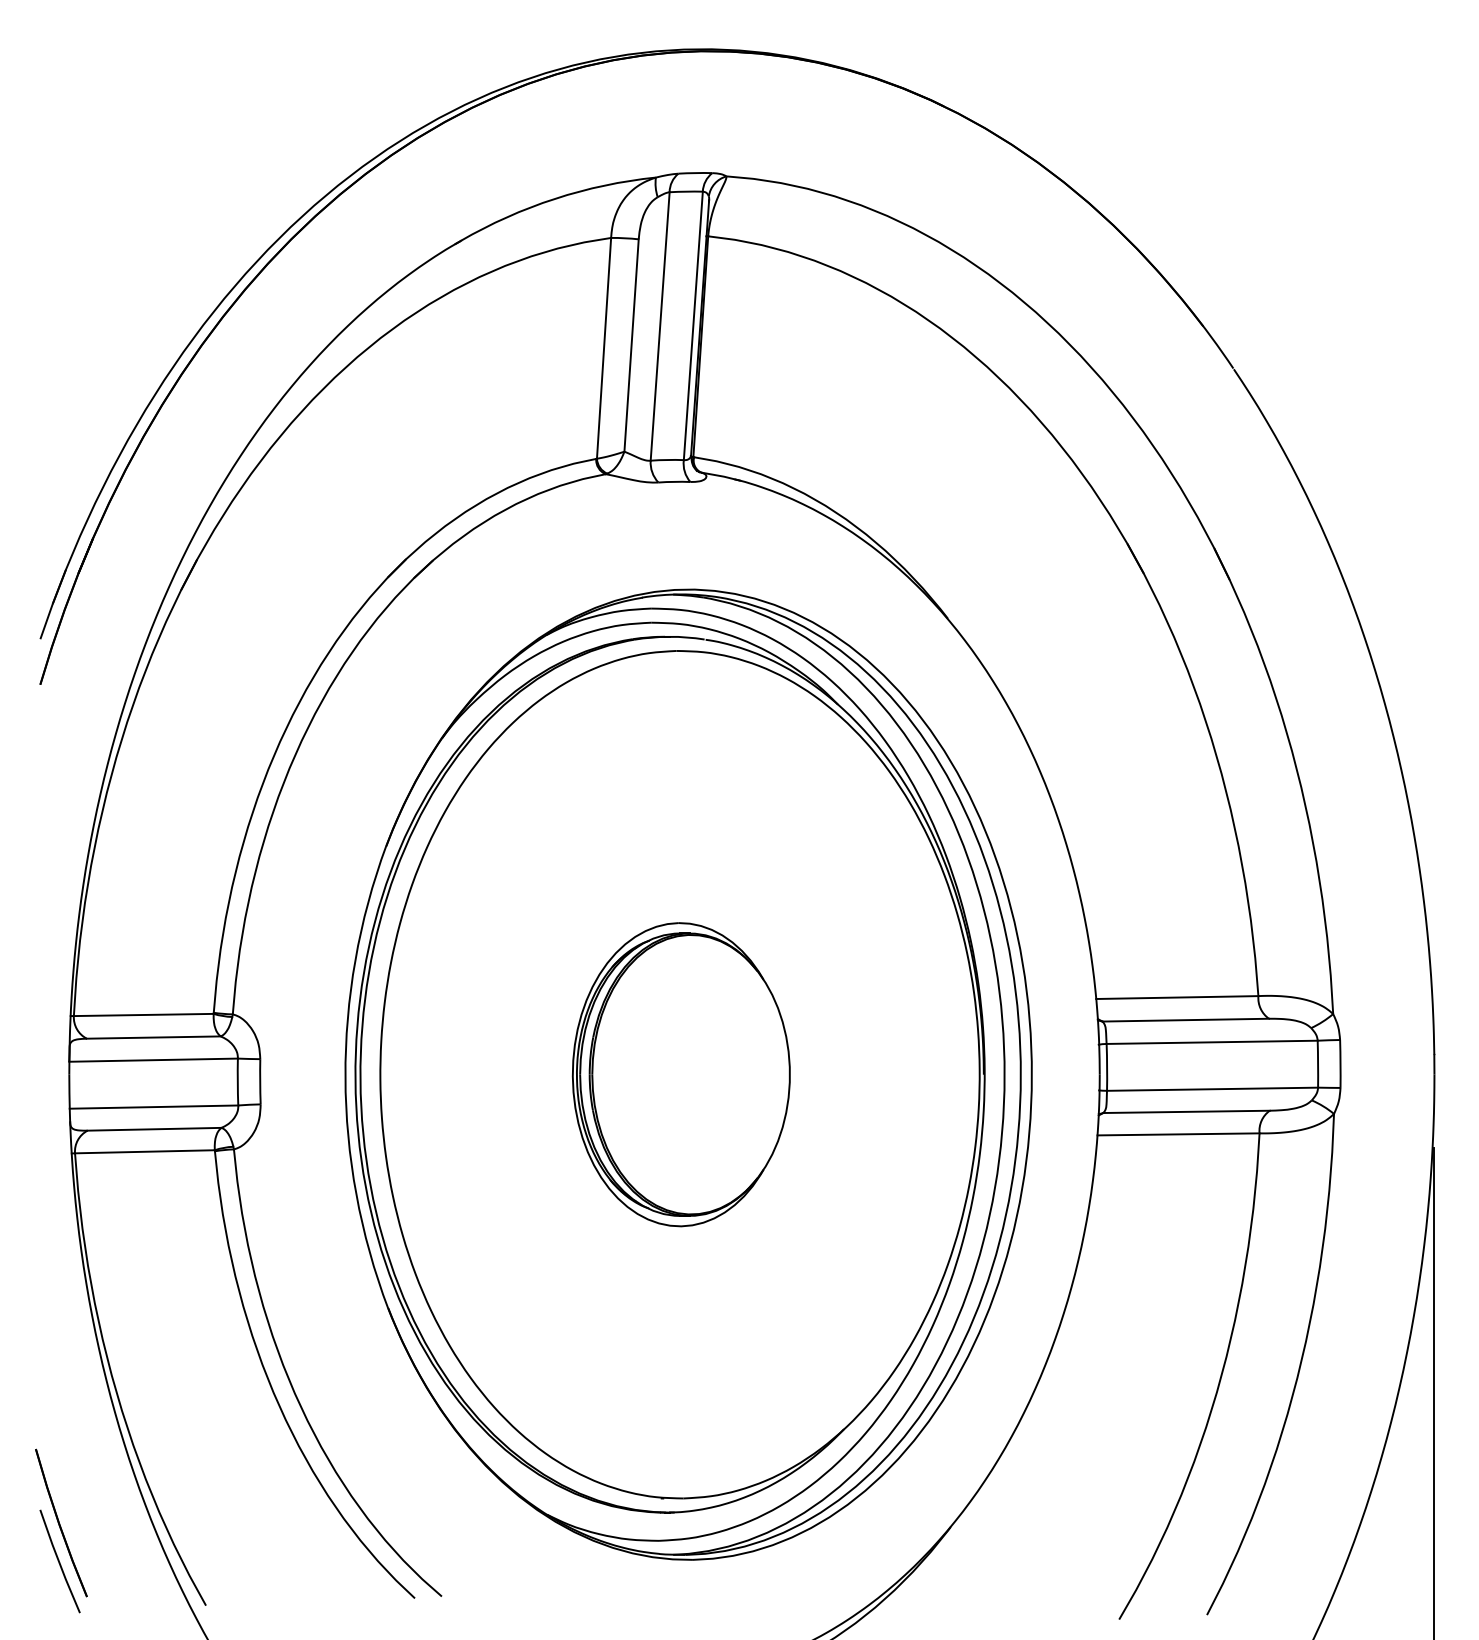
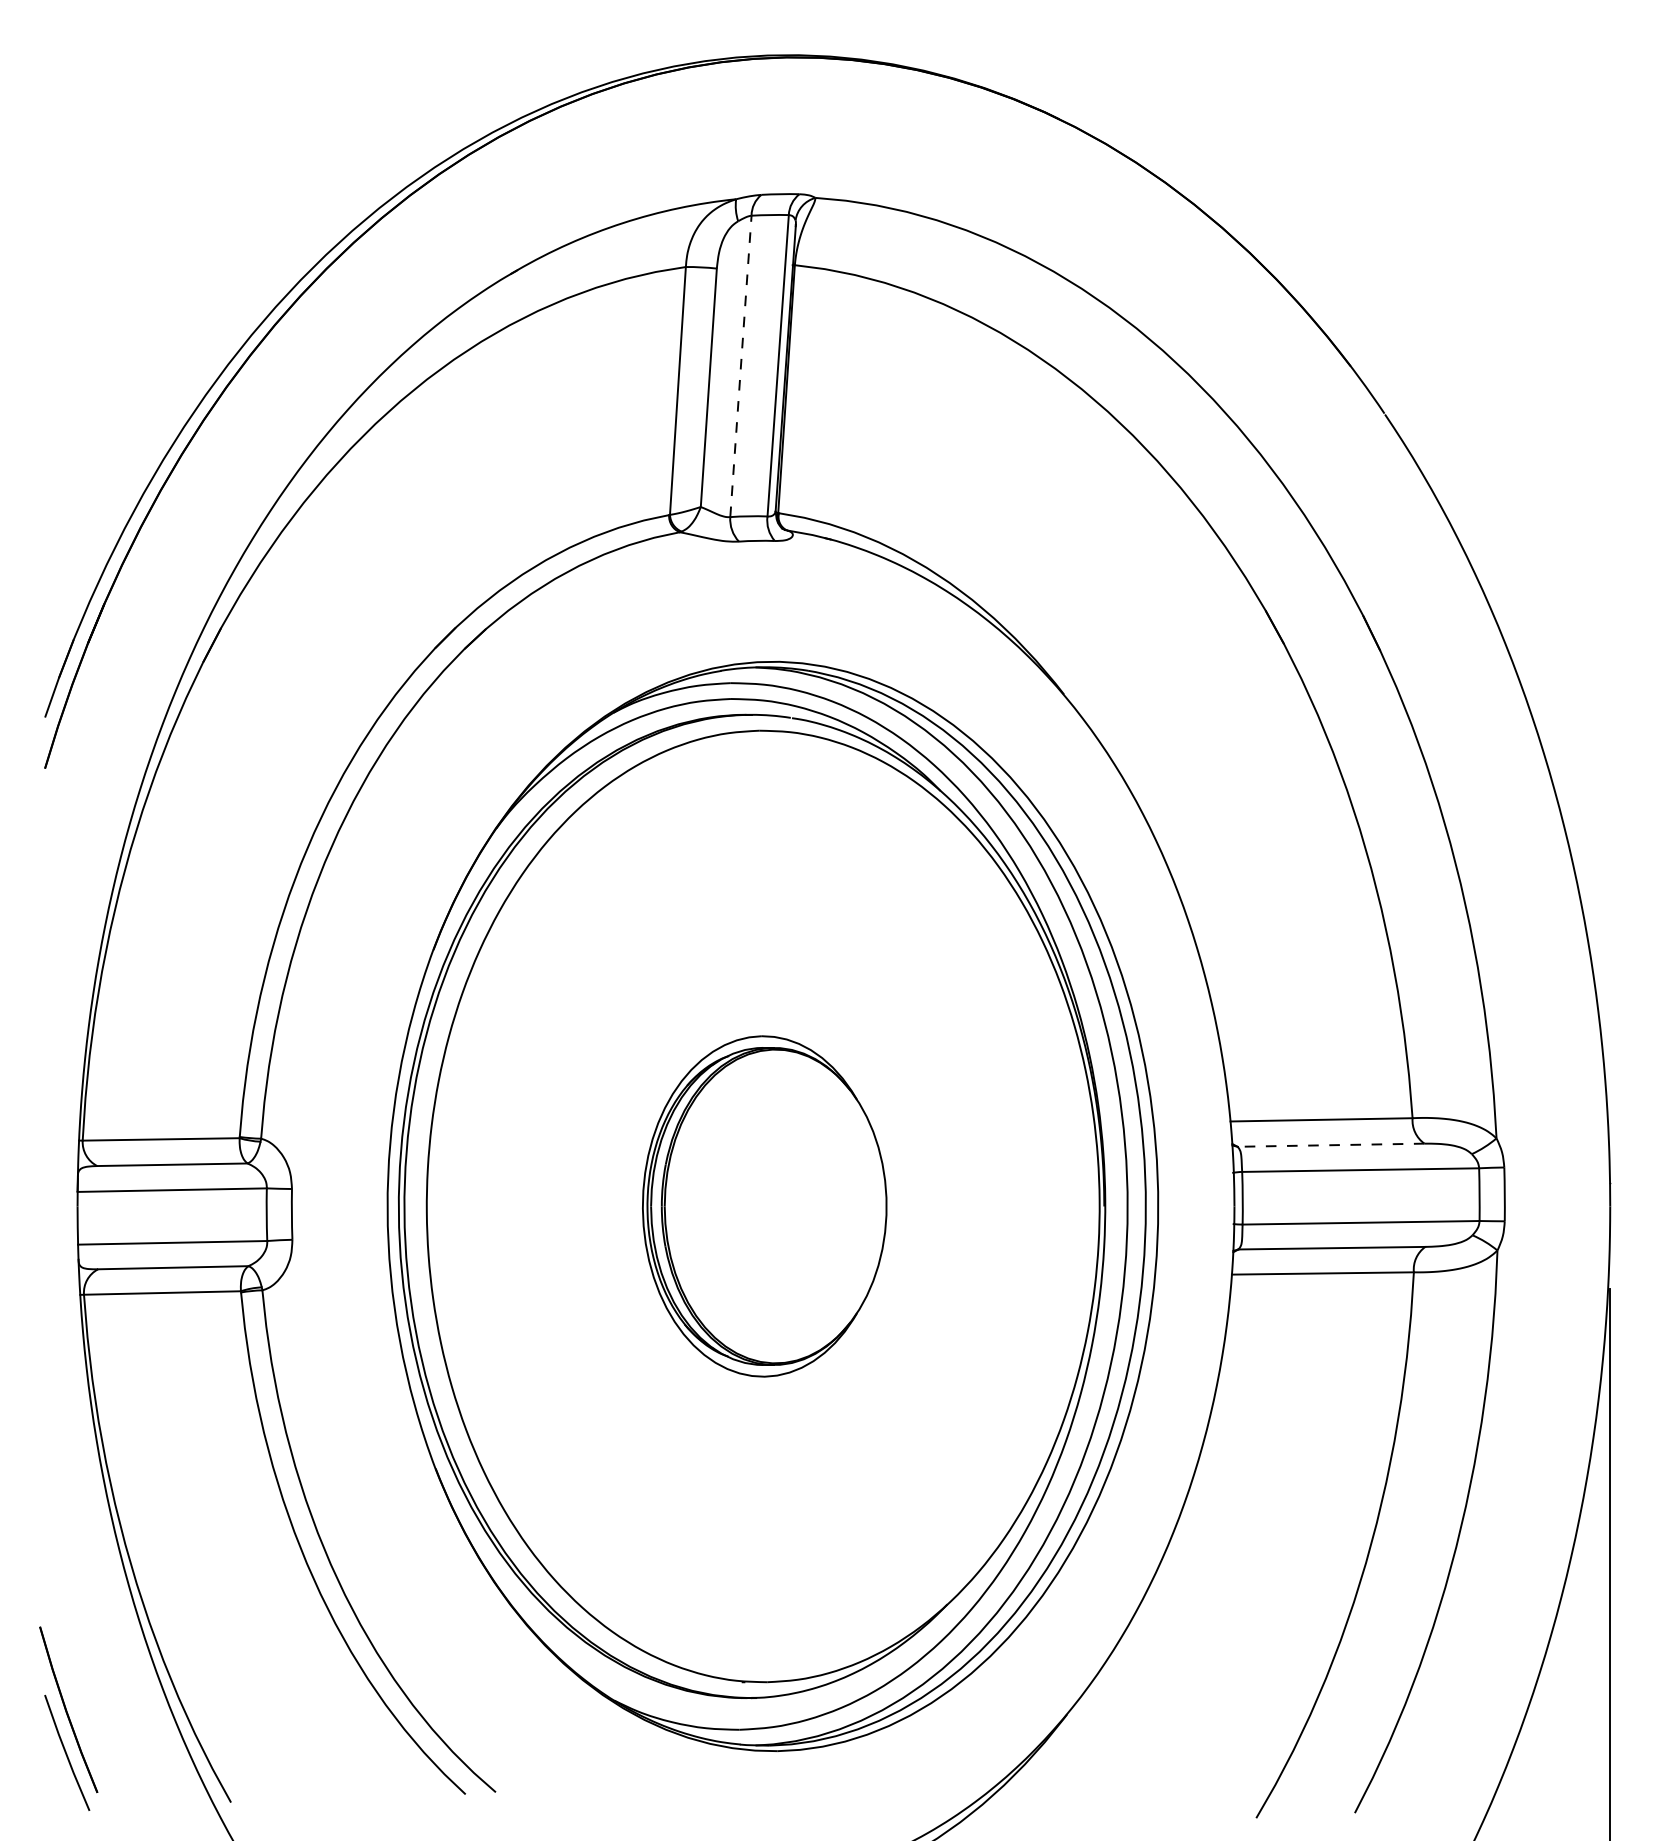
line: (659, 325) -> (740, 365), solid -> dashed
line: (1185, 1020) -> (1330, 1145), solid -> dashed

